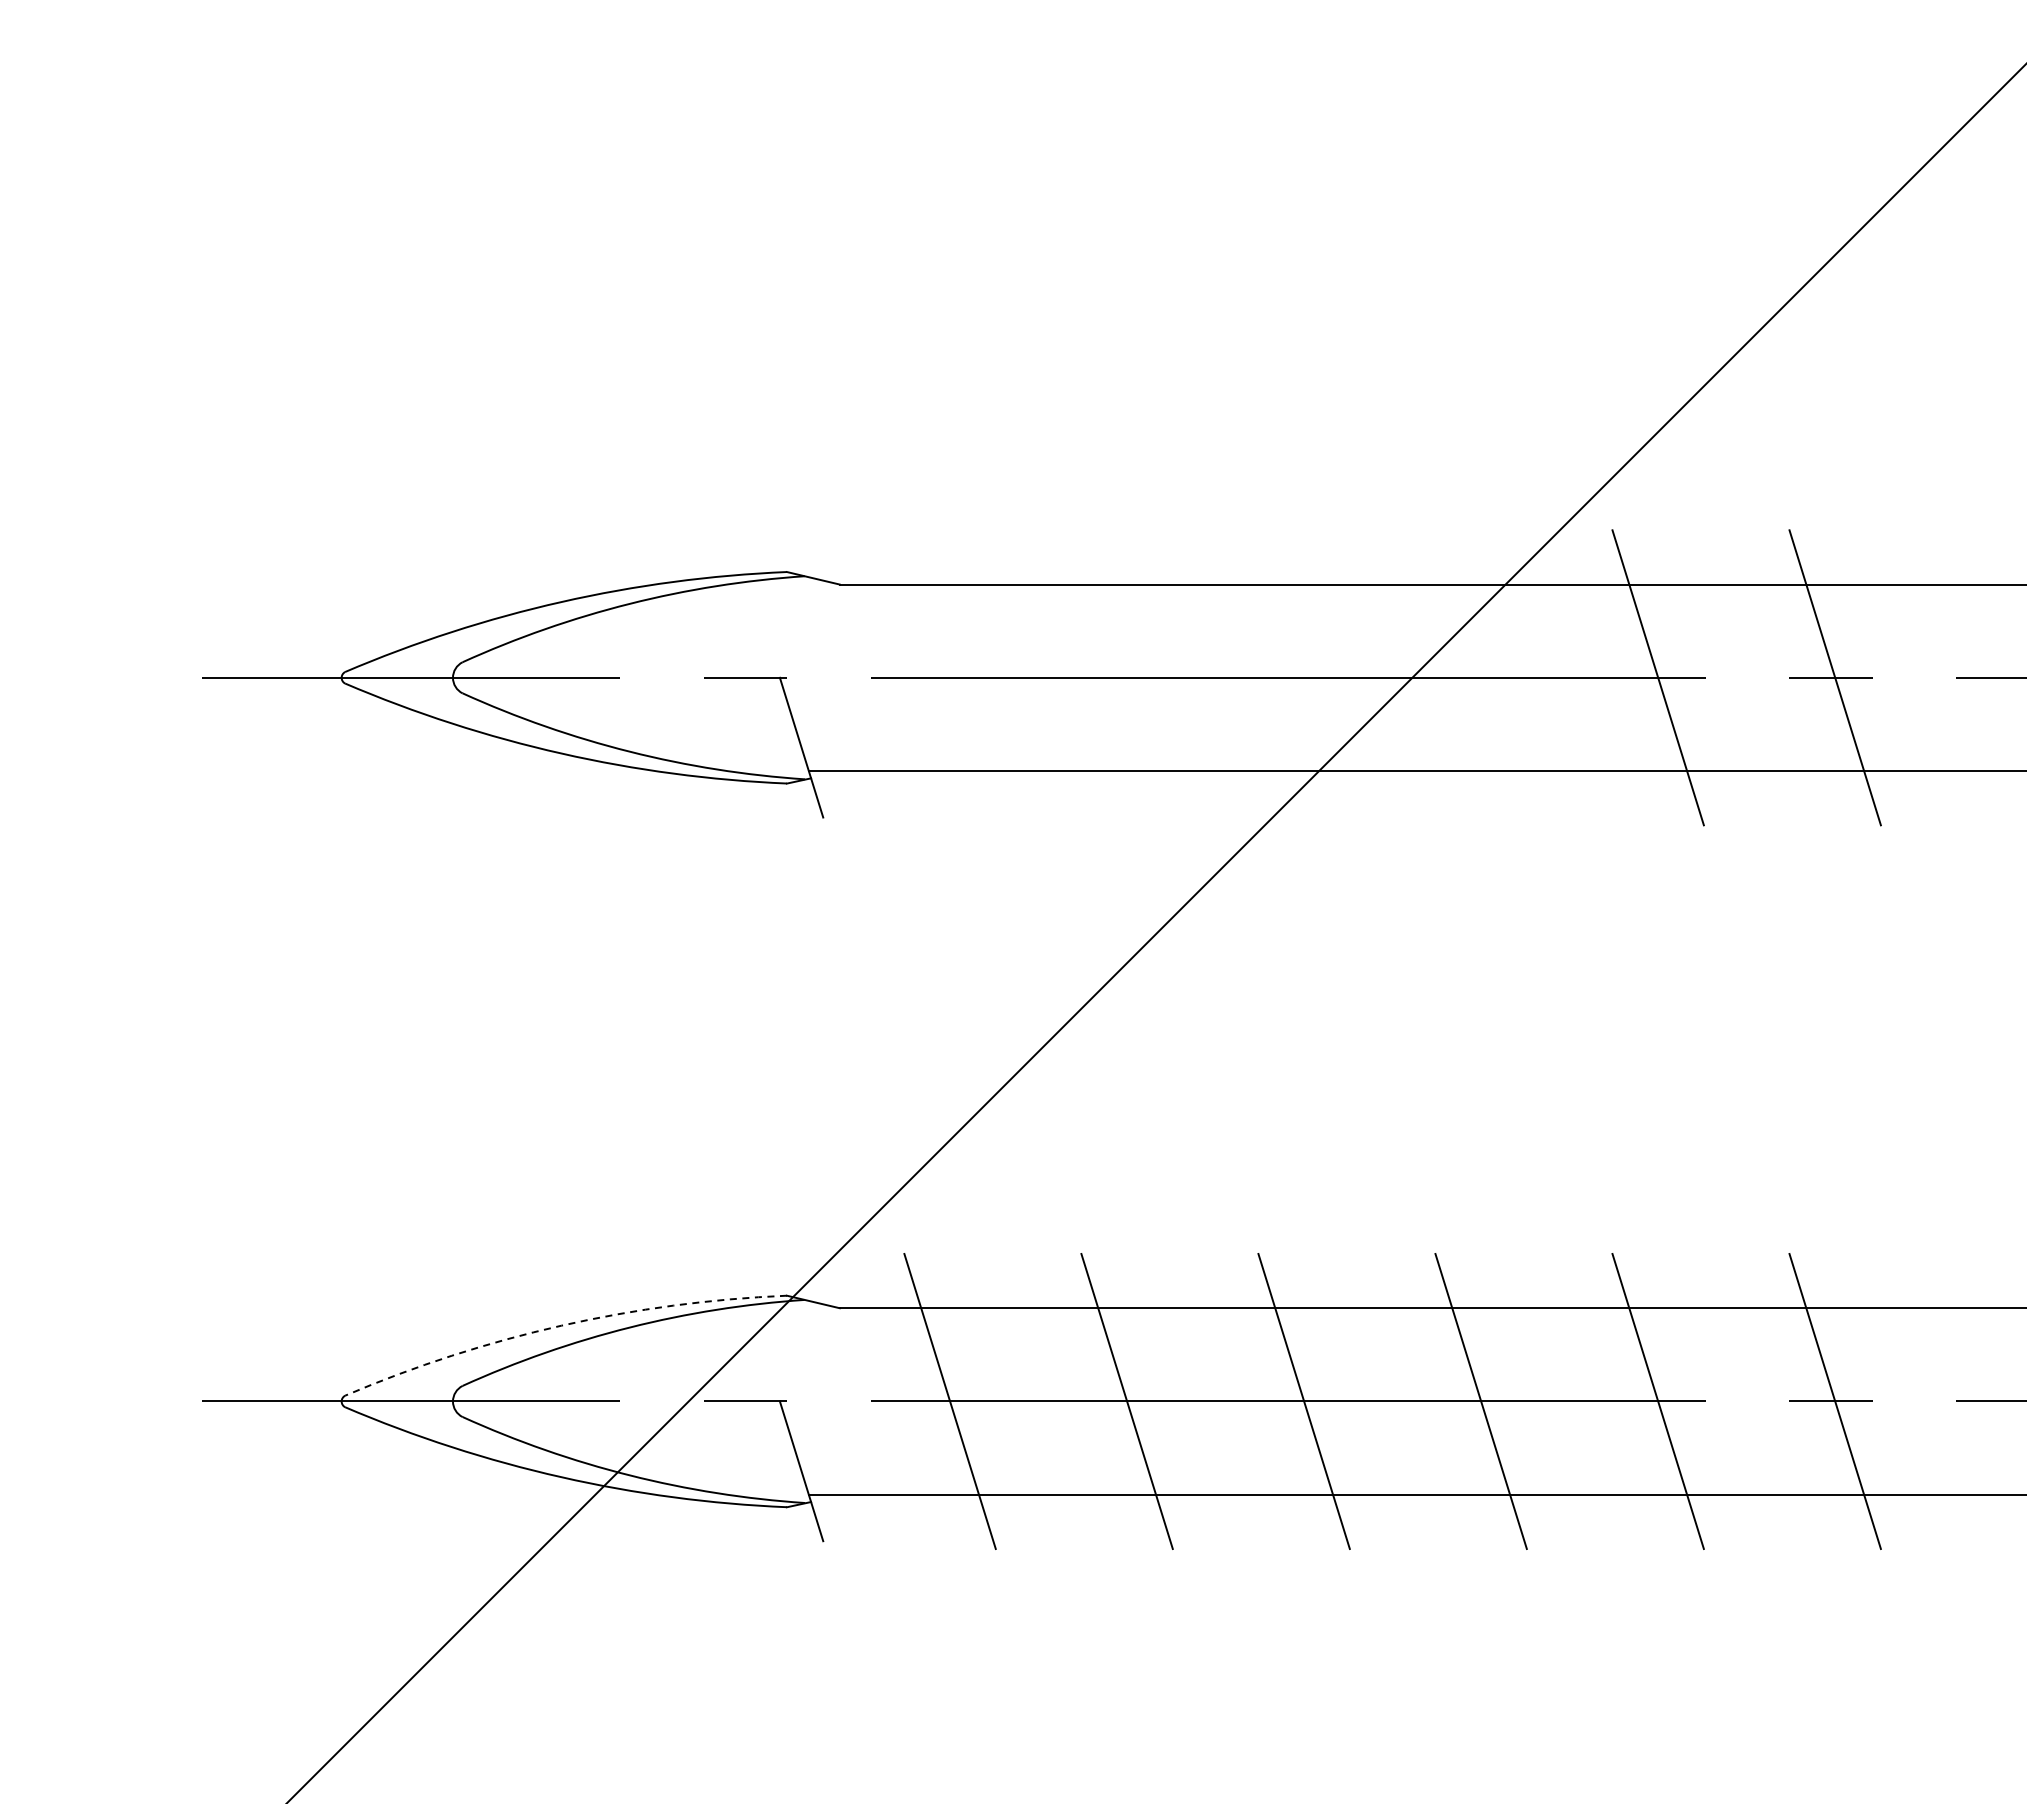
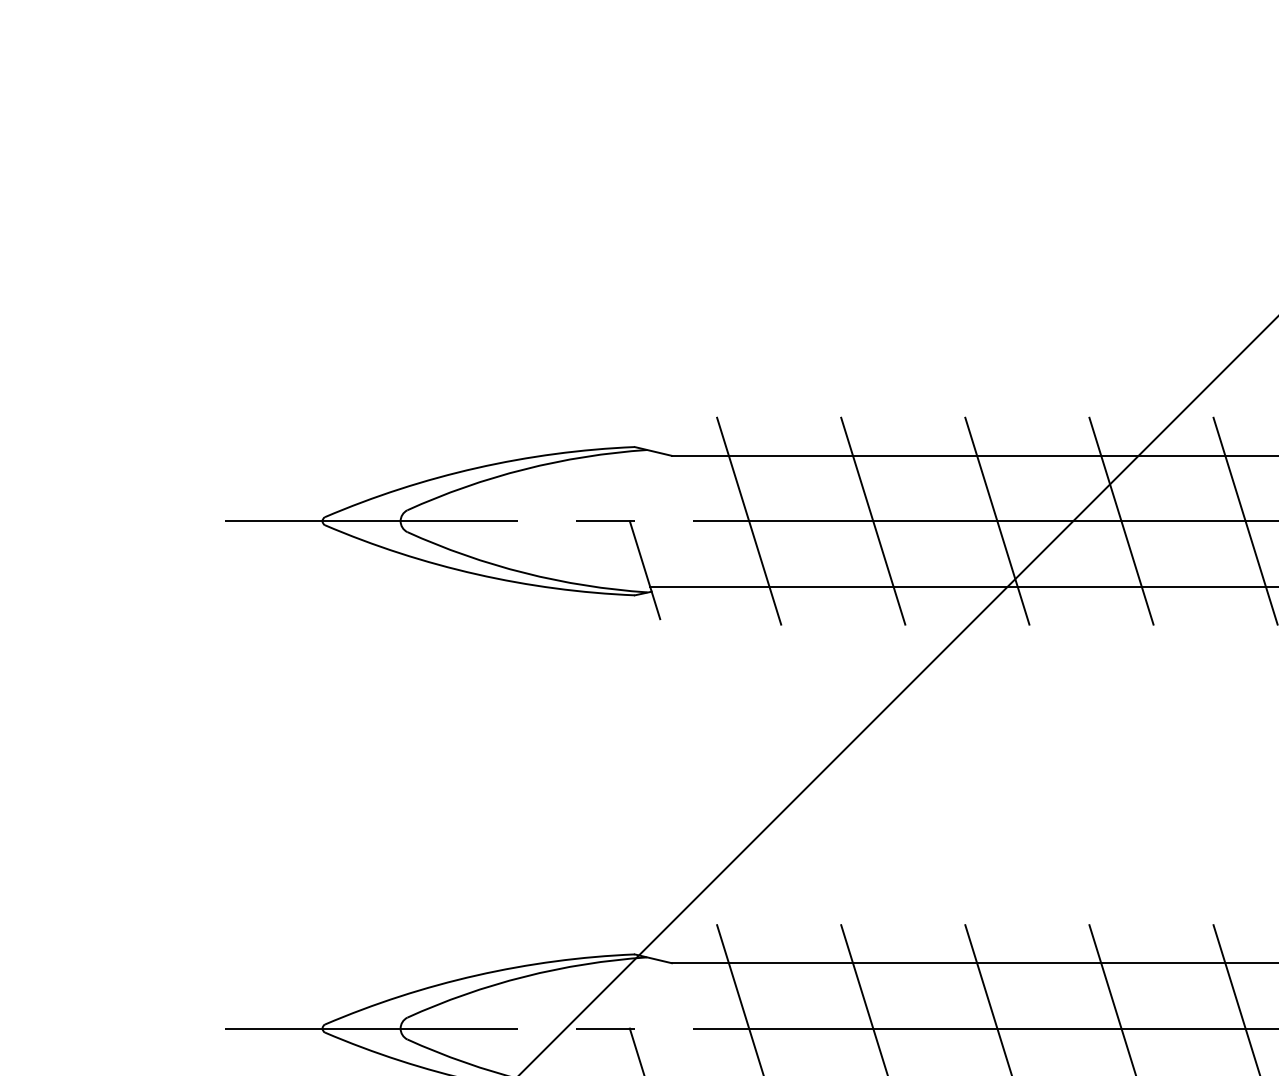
line: (949, 677) -> (748, 520), added
line: (1126, 677) -> (872, 520), added
line: (1303, 677) -> (996, 520), added
line: (1480, 677) -> (1121, 520), added
arc: (561, 1325) -> (476, 975), dashed -> solid

